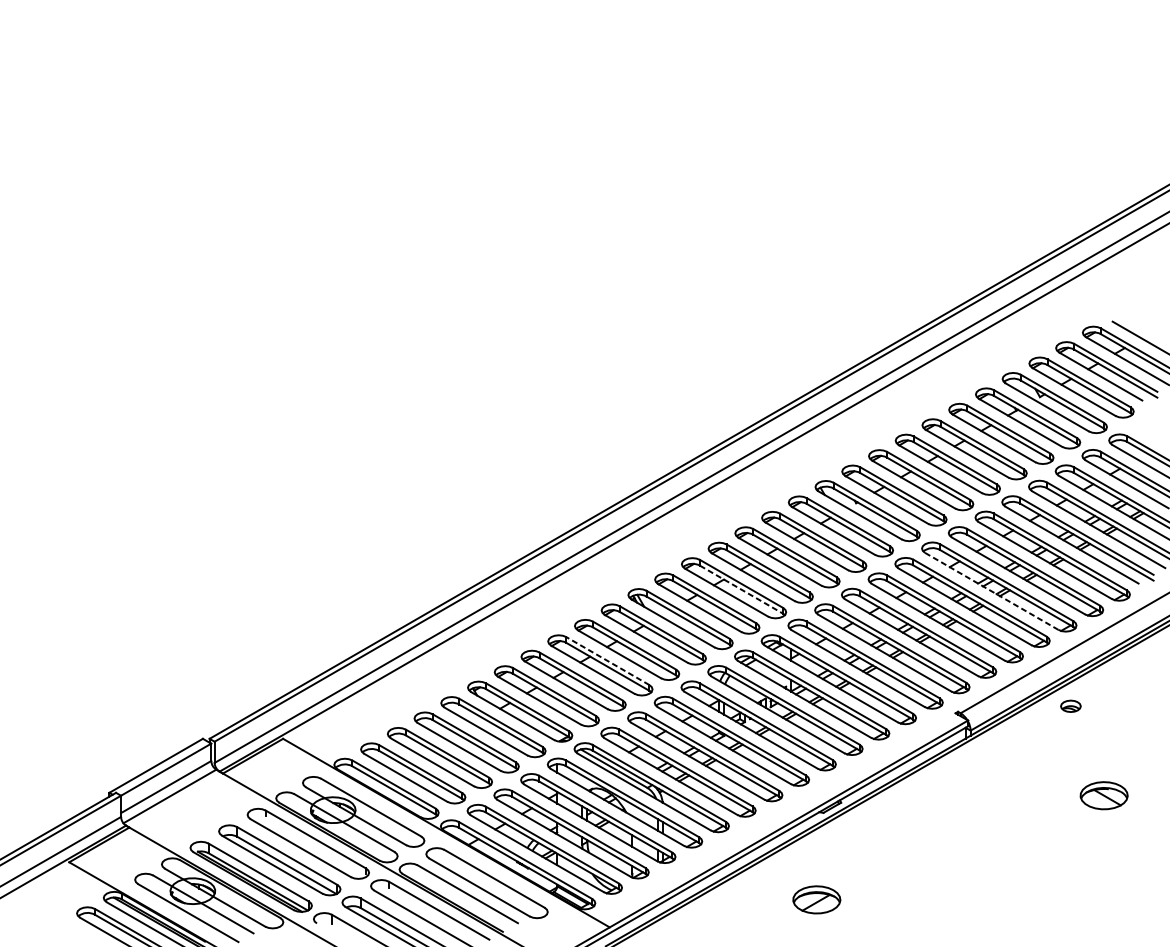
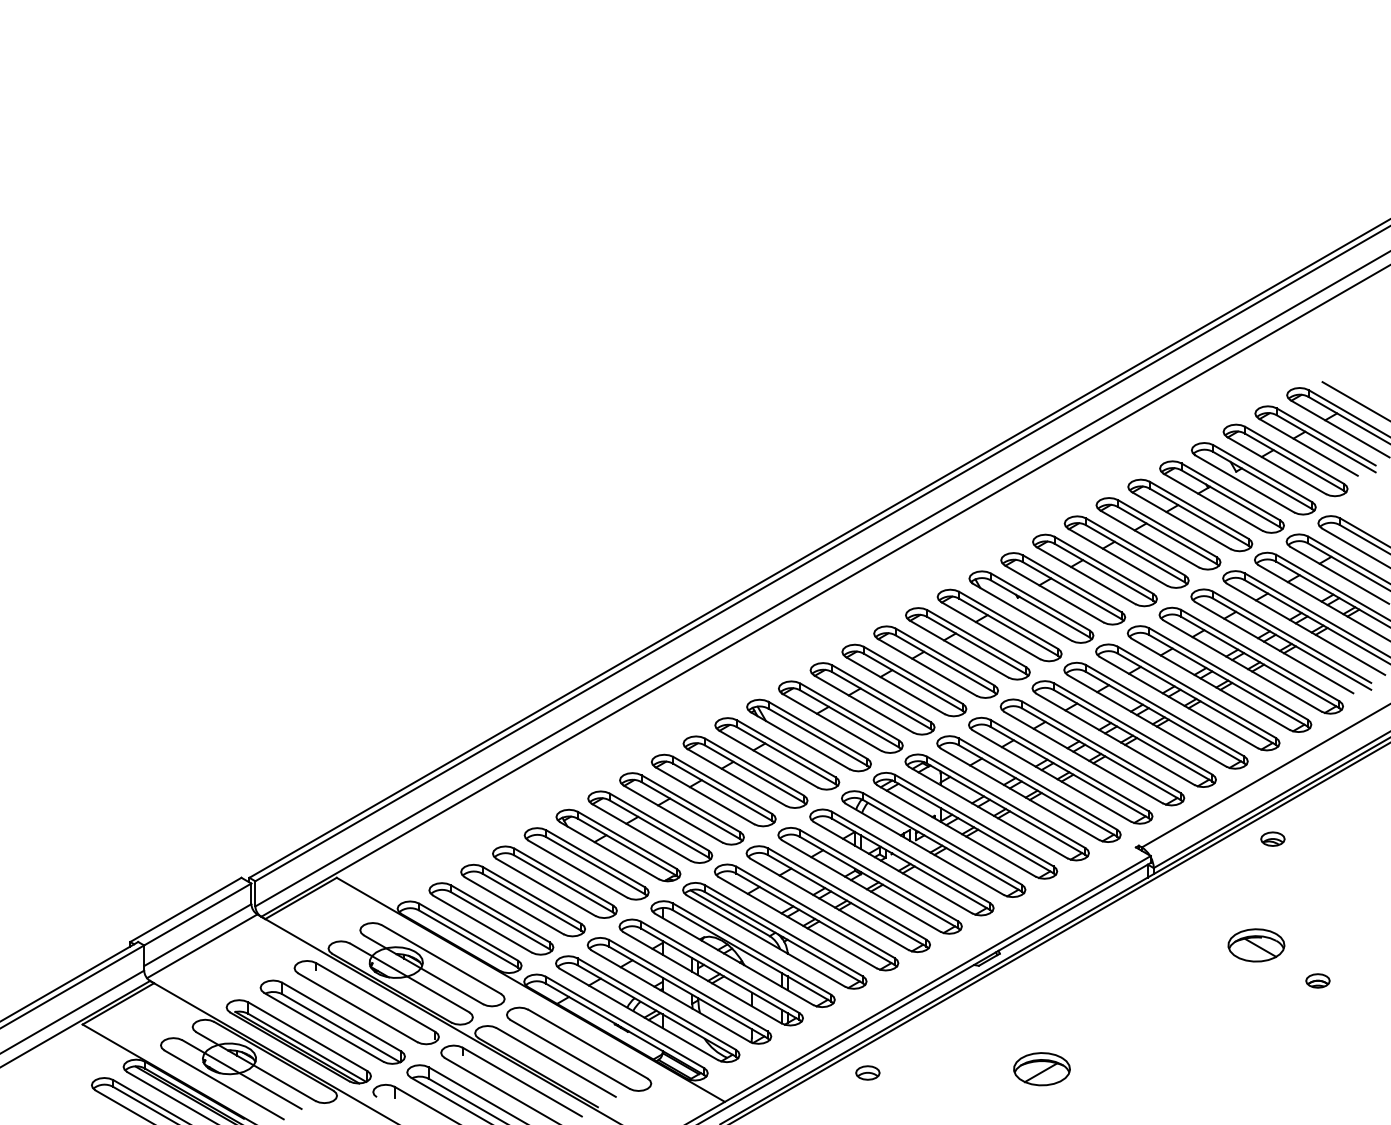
line: (741, 589) -> (881, 700), dashed -> solid
line: (992, 591) -> (1179, 702), dashed -> solid
line: (607, 661) -> (722, 785), dashed -> solid
part: (1104, 795) -> (1256, 945), moved
part: (1108, 825) -> (1317, 980), added
part: (816, 900) -> (1041, 1069), moved
part: (729, 902) -> (867, 1072), added

